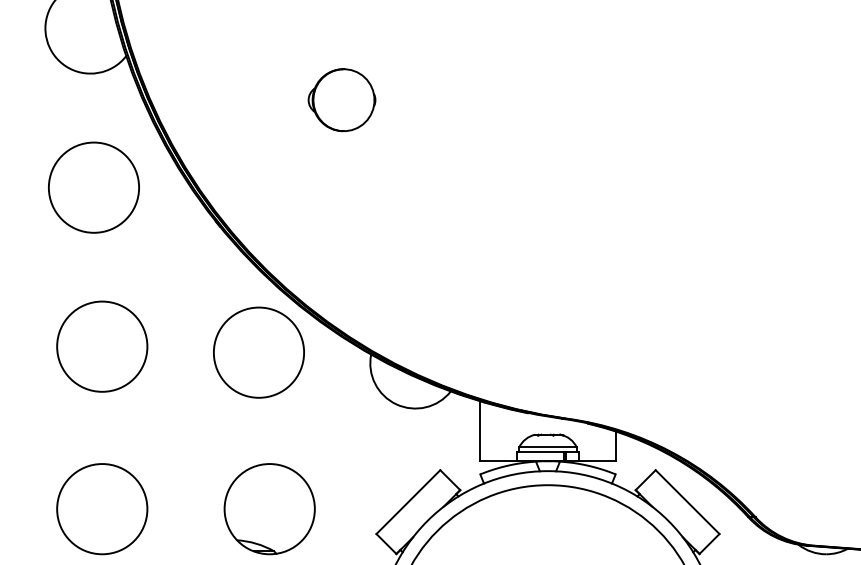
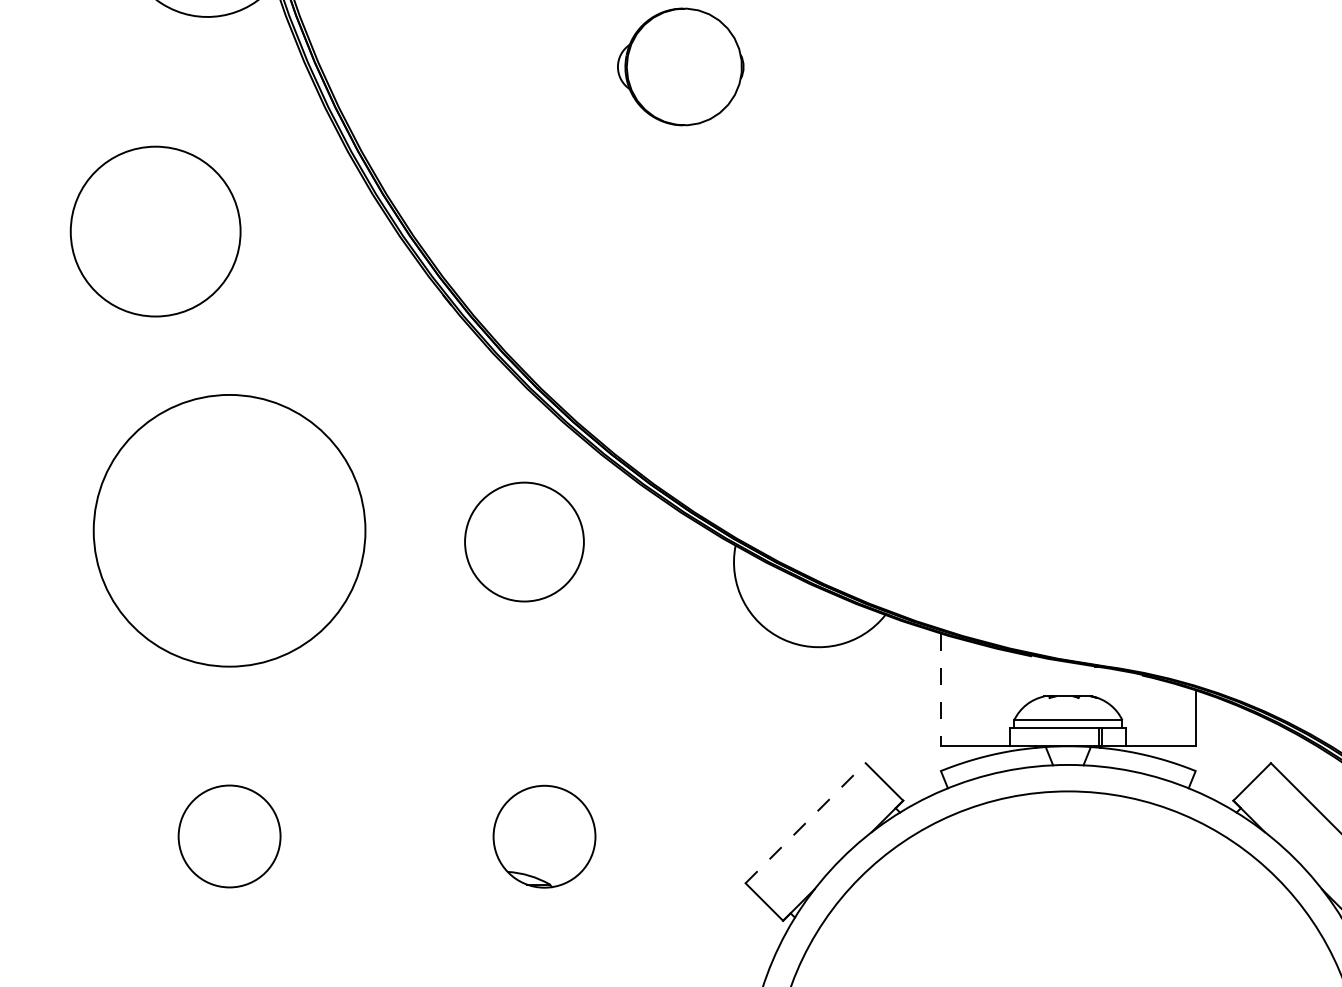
circle: (93, 187) -> (154, 231), moved
circle: (102, 346) -> (230, 530), size x1.6
circle: (258, 352) -> (523, 541), size x0.7
line: (480, 431) -> (941, 690), solid -> dashed
line: (408, 501) -> (805, 822), solid -> dashed
circle: (102, 509) -> (230, 837), size x0.6
part: (269, 509) -> (544, 837), size x0.6

